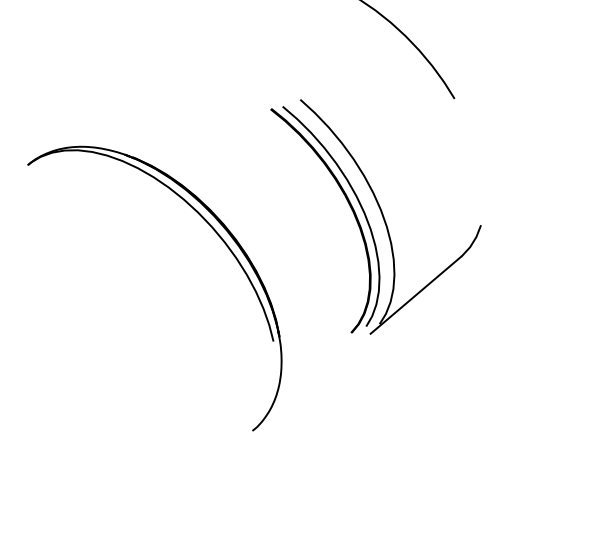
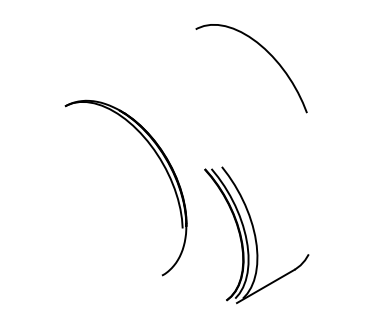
part: (383, 208) -> (256, 235), moved

